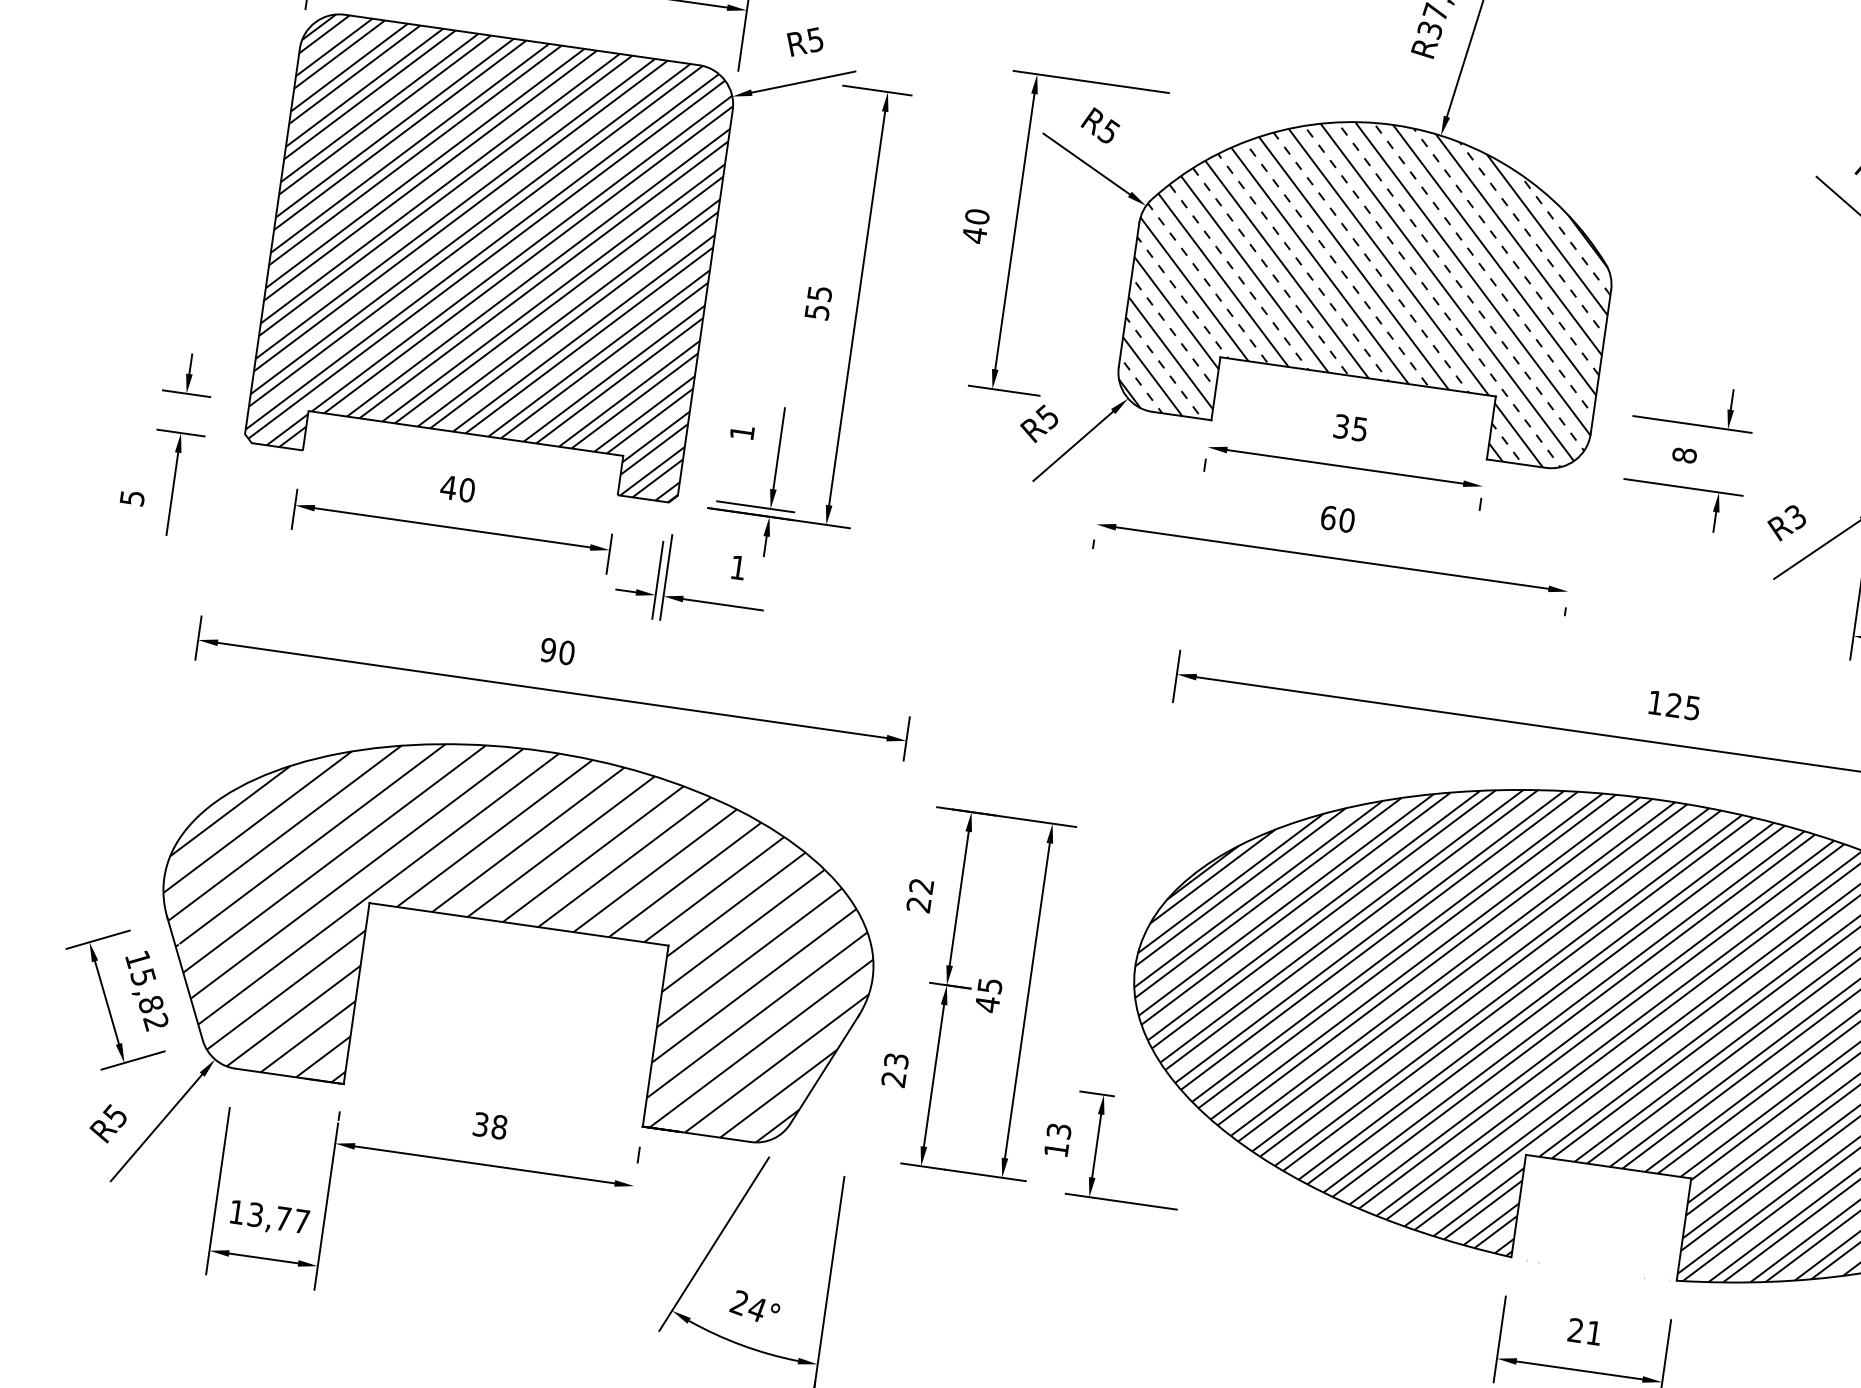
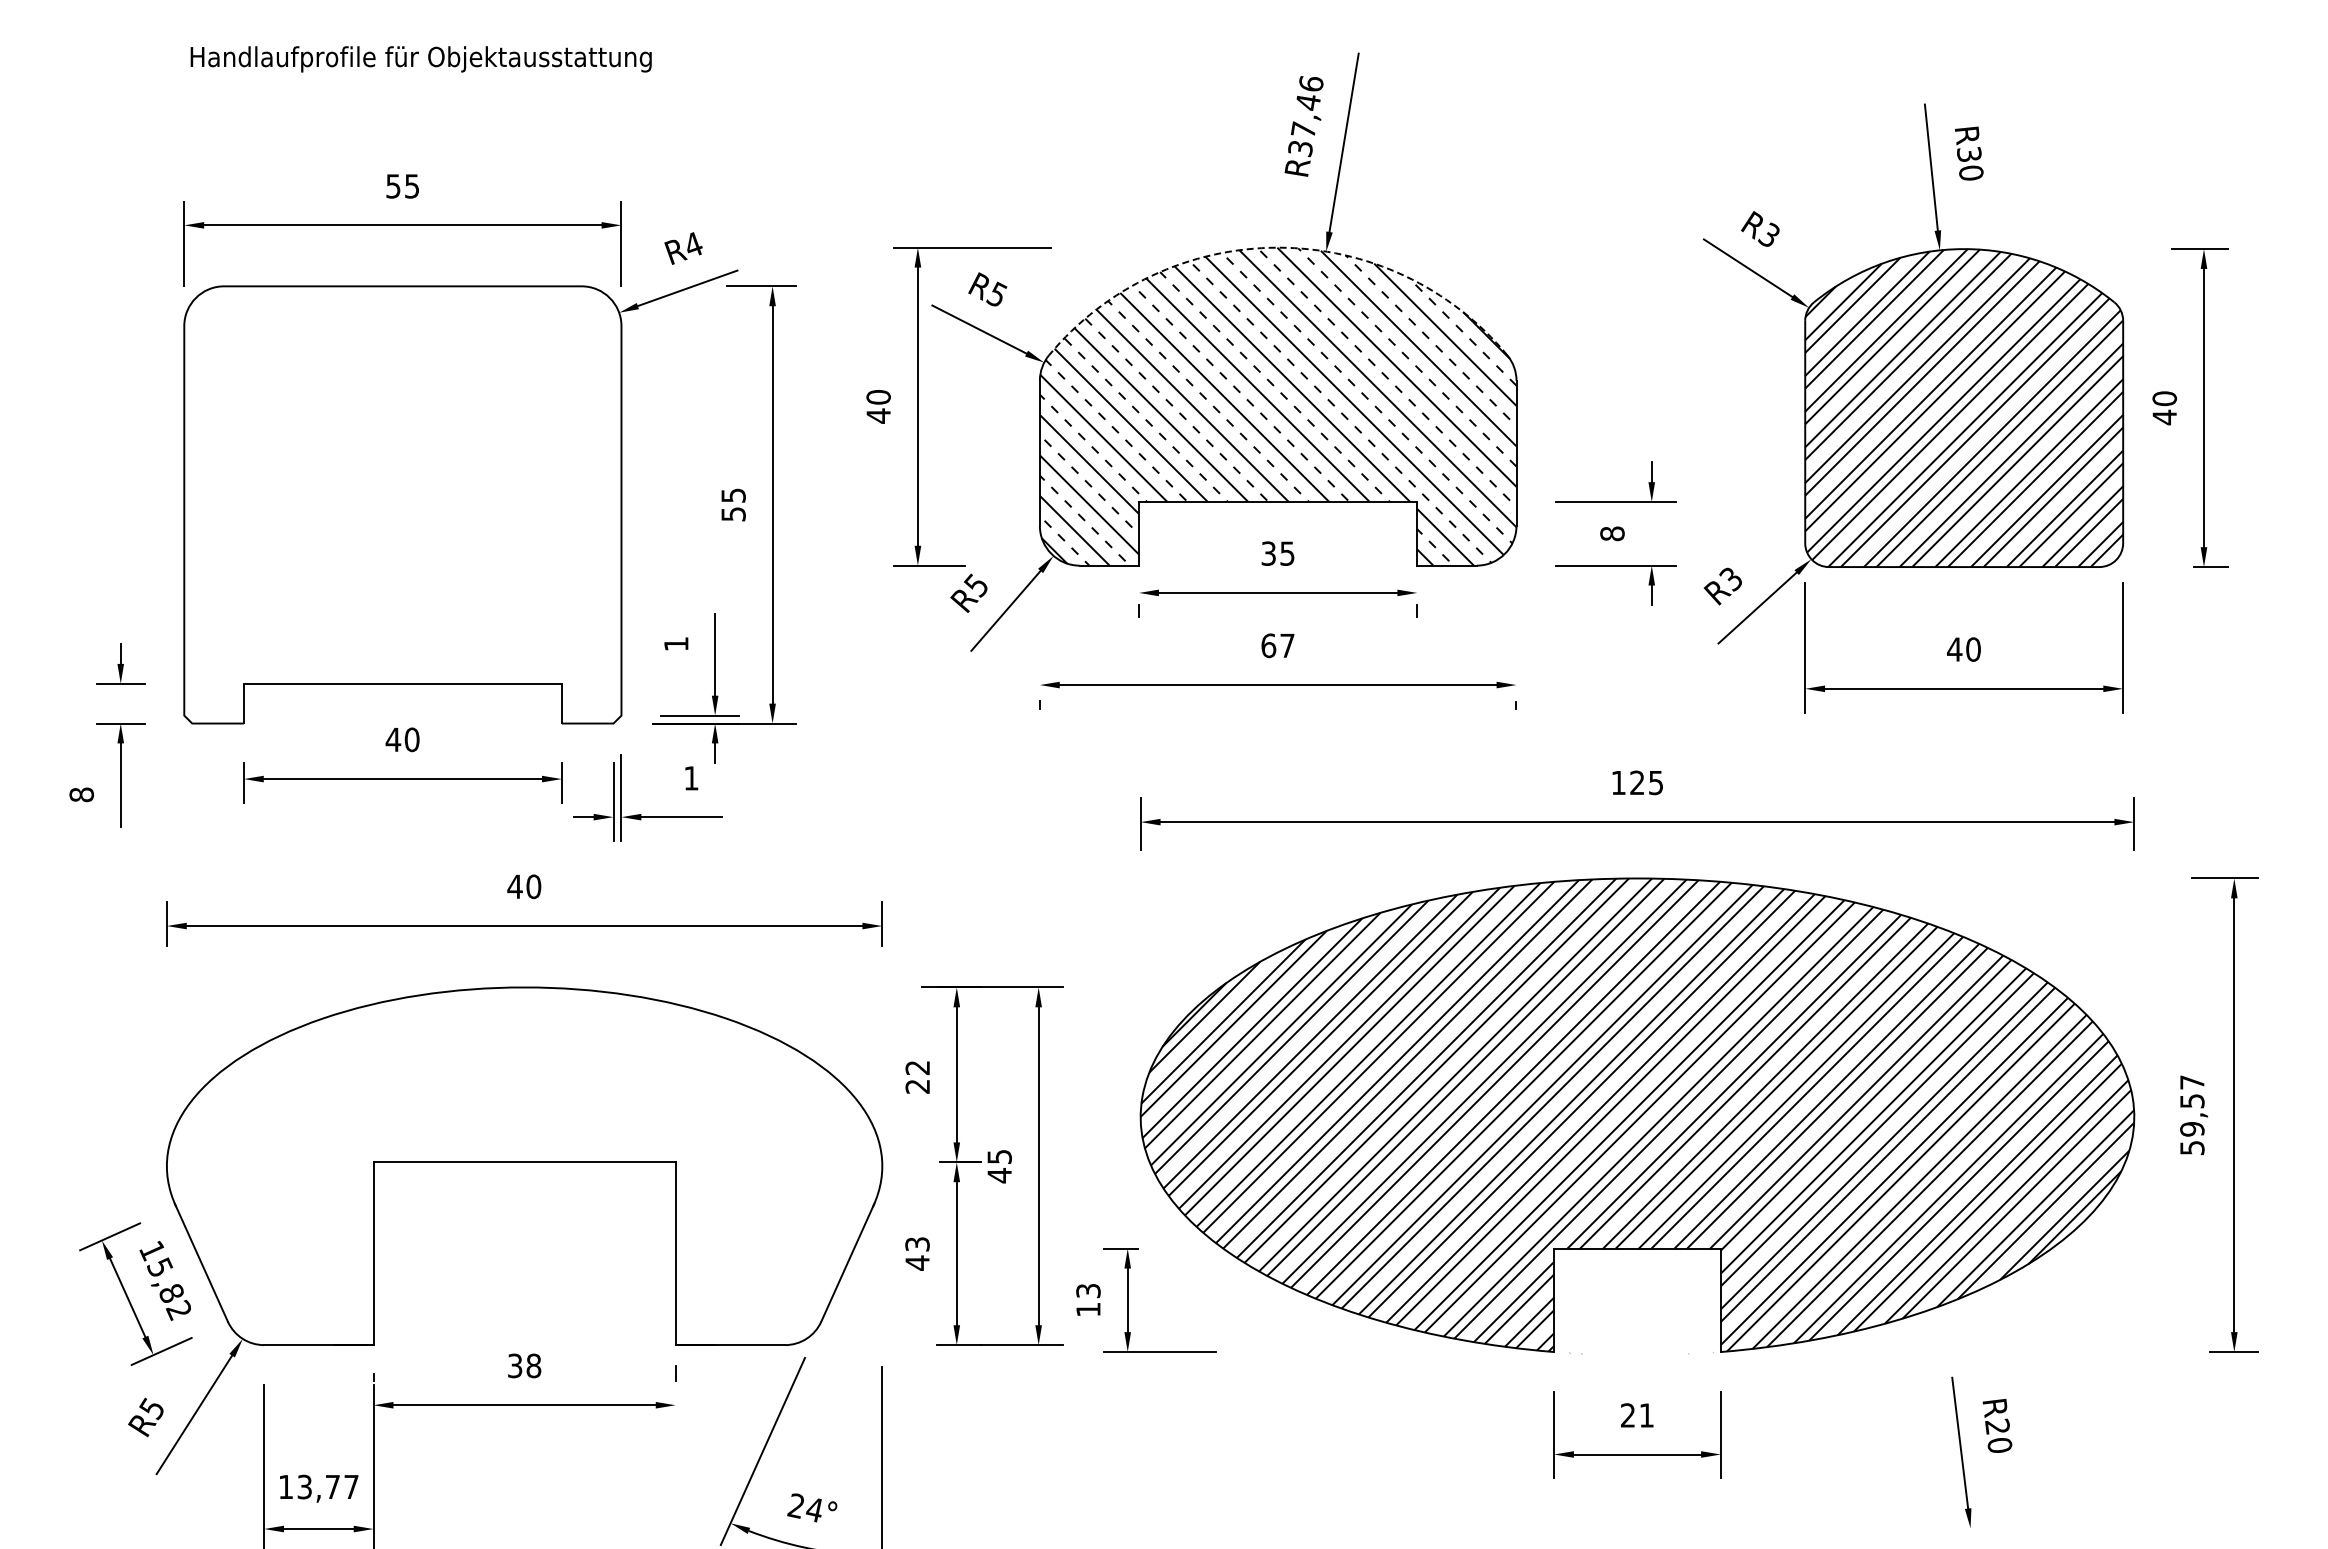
text: (815, 39) -> (693, 244), R5 -> R4
arc: (1394, 124) -> (1278, 247), solid -> dashed
hatch: (490, 255) -> (402, 504), removed
text: (132, 497) -> (81, 794), 5 -> 8
text: (1347, 520) -> (1287, 645), 60 -> 67
text: (547, 649) -> (514, 886), 90 -> 40
hatch: (518, 928) -> (524, 1166), removed
text: (893, 1078) -> (917, 1262), 23 -> 43

